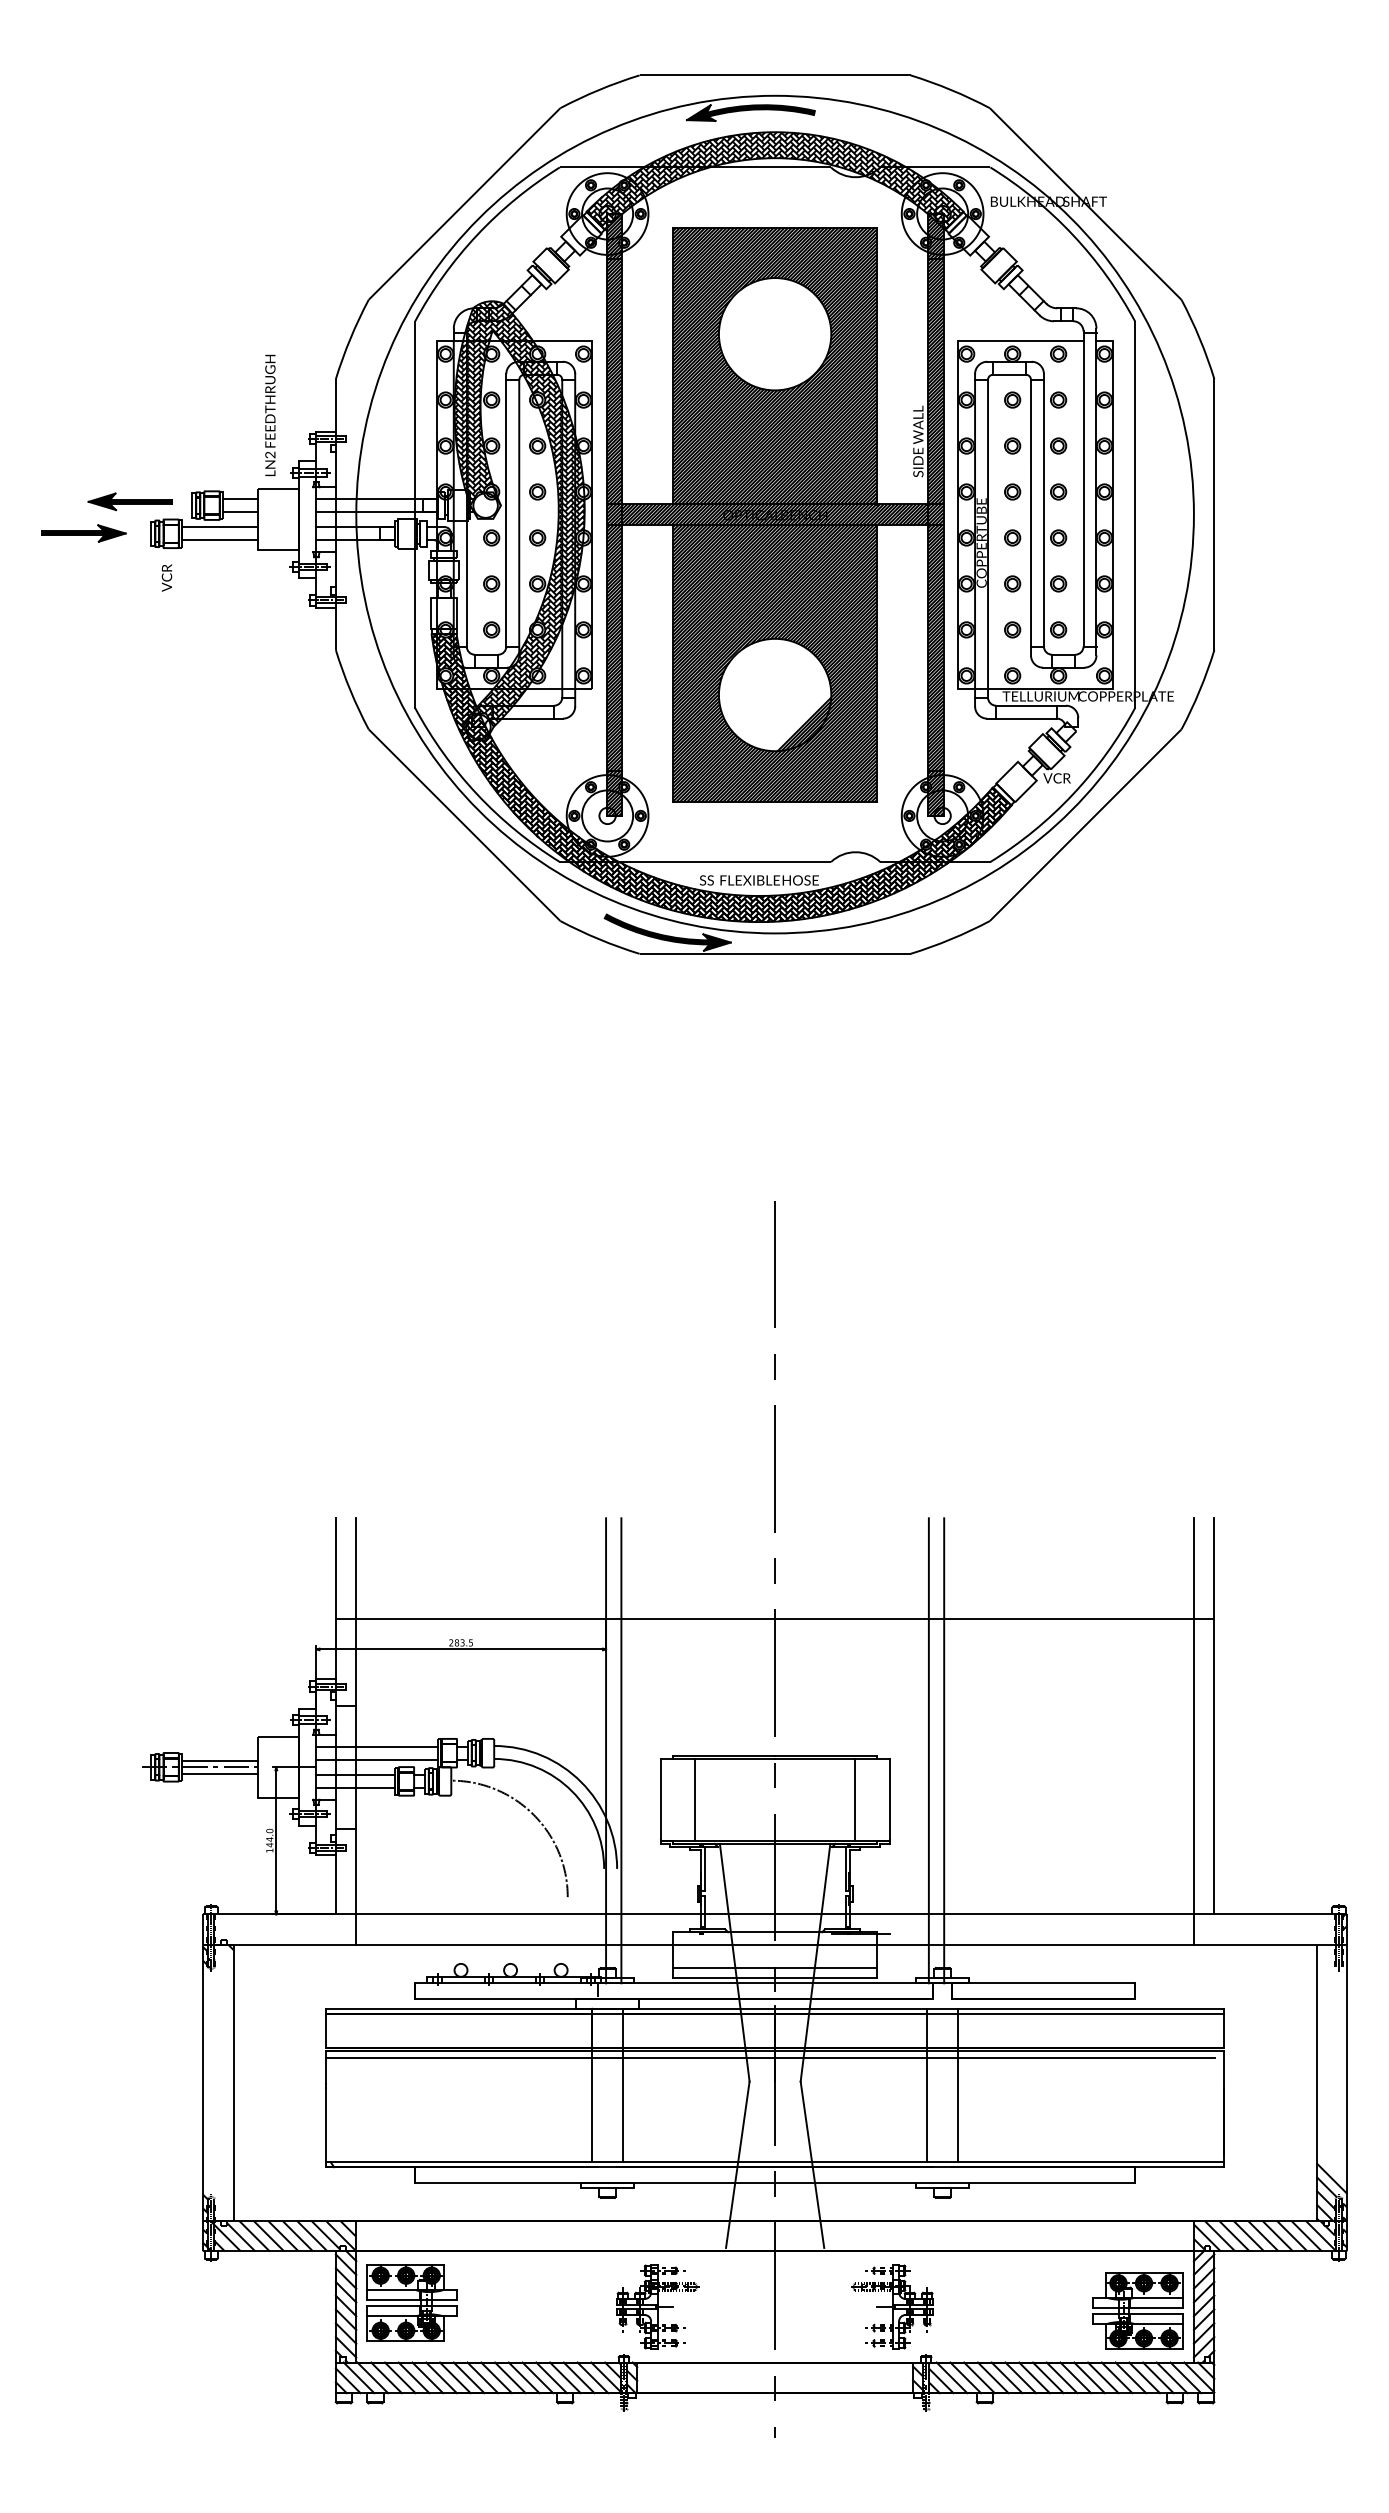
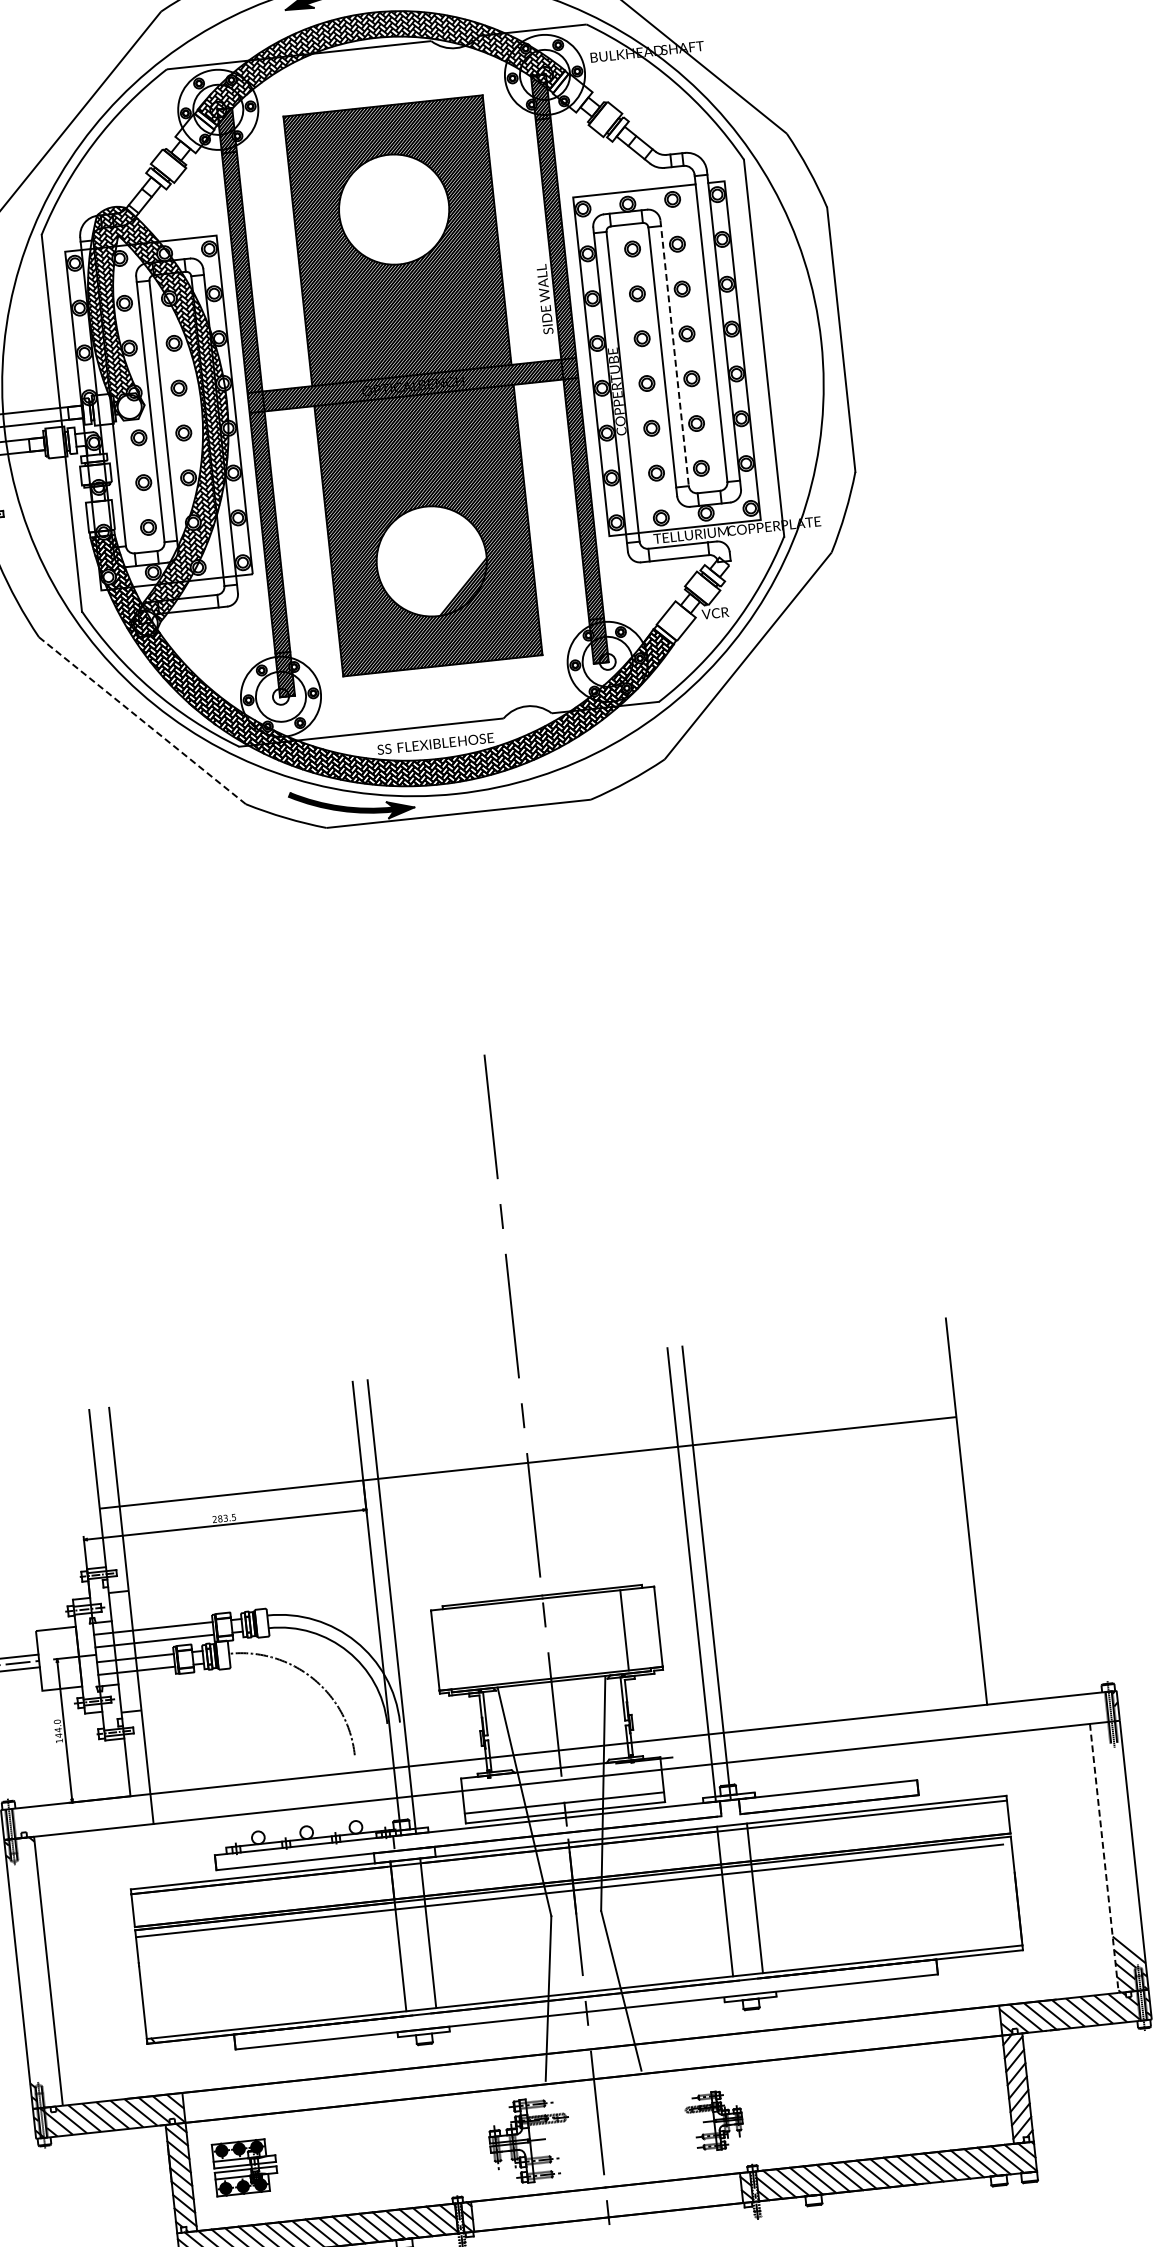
line: (1043, 510) -> (674, 353), solid -> dashed
line: (464, 825) -> (142, 721), solid -> dashed
line: (1193, 1731) -> (947, 1528), removed
line: (695, 1799) -> (469, 1646), removed
line: (1316, 2082) -> (1104, 1857), solid -> dashed
part: (411, 2302) -> (244, 2166), size x0.7
part: (657, 2306) -> (529, 2140), moved
part: (892, 2306) -> (714, 2120), size x0.7
part: (1137, 2310) -> (953, 2098), removed

